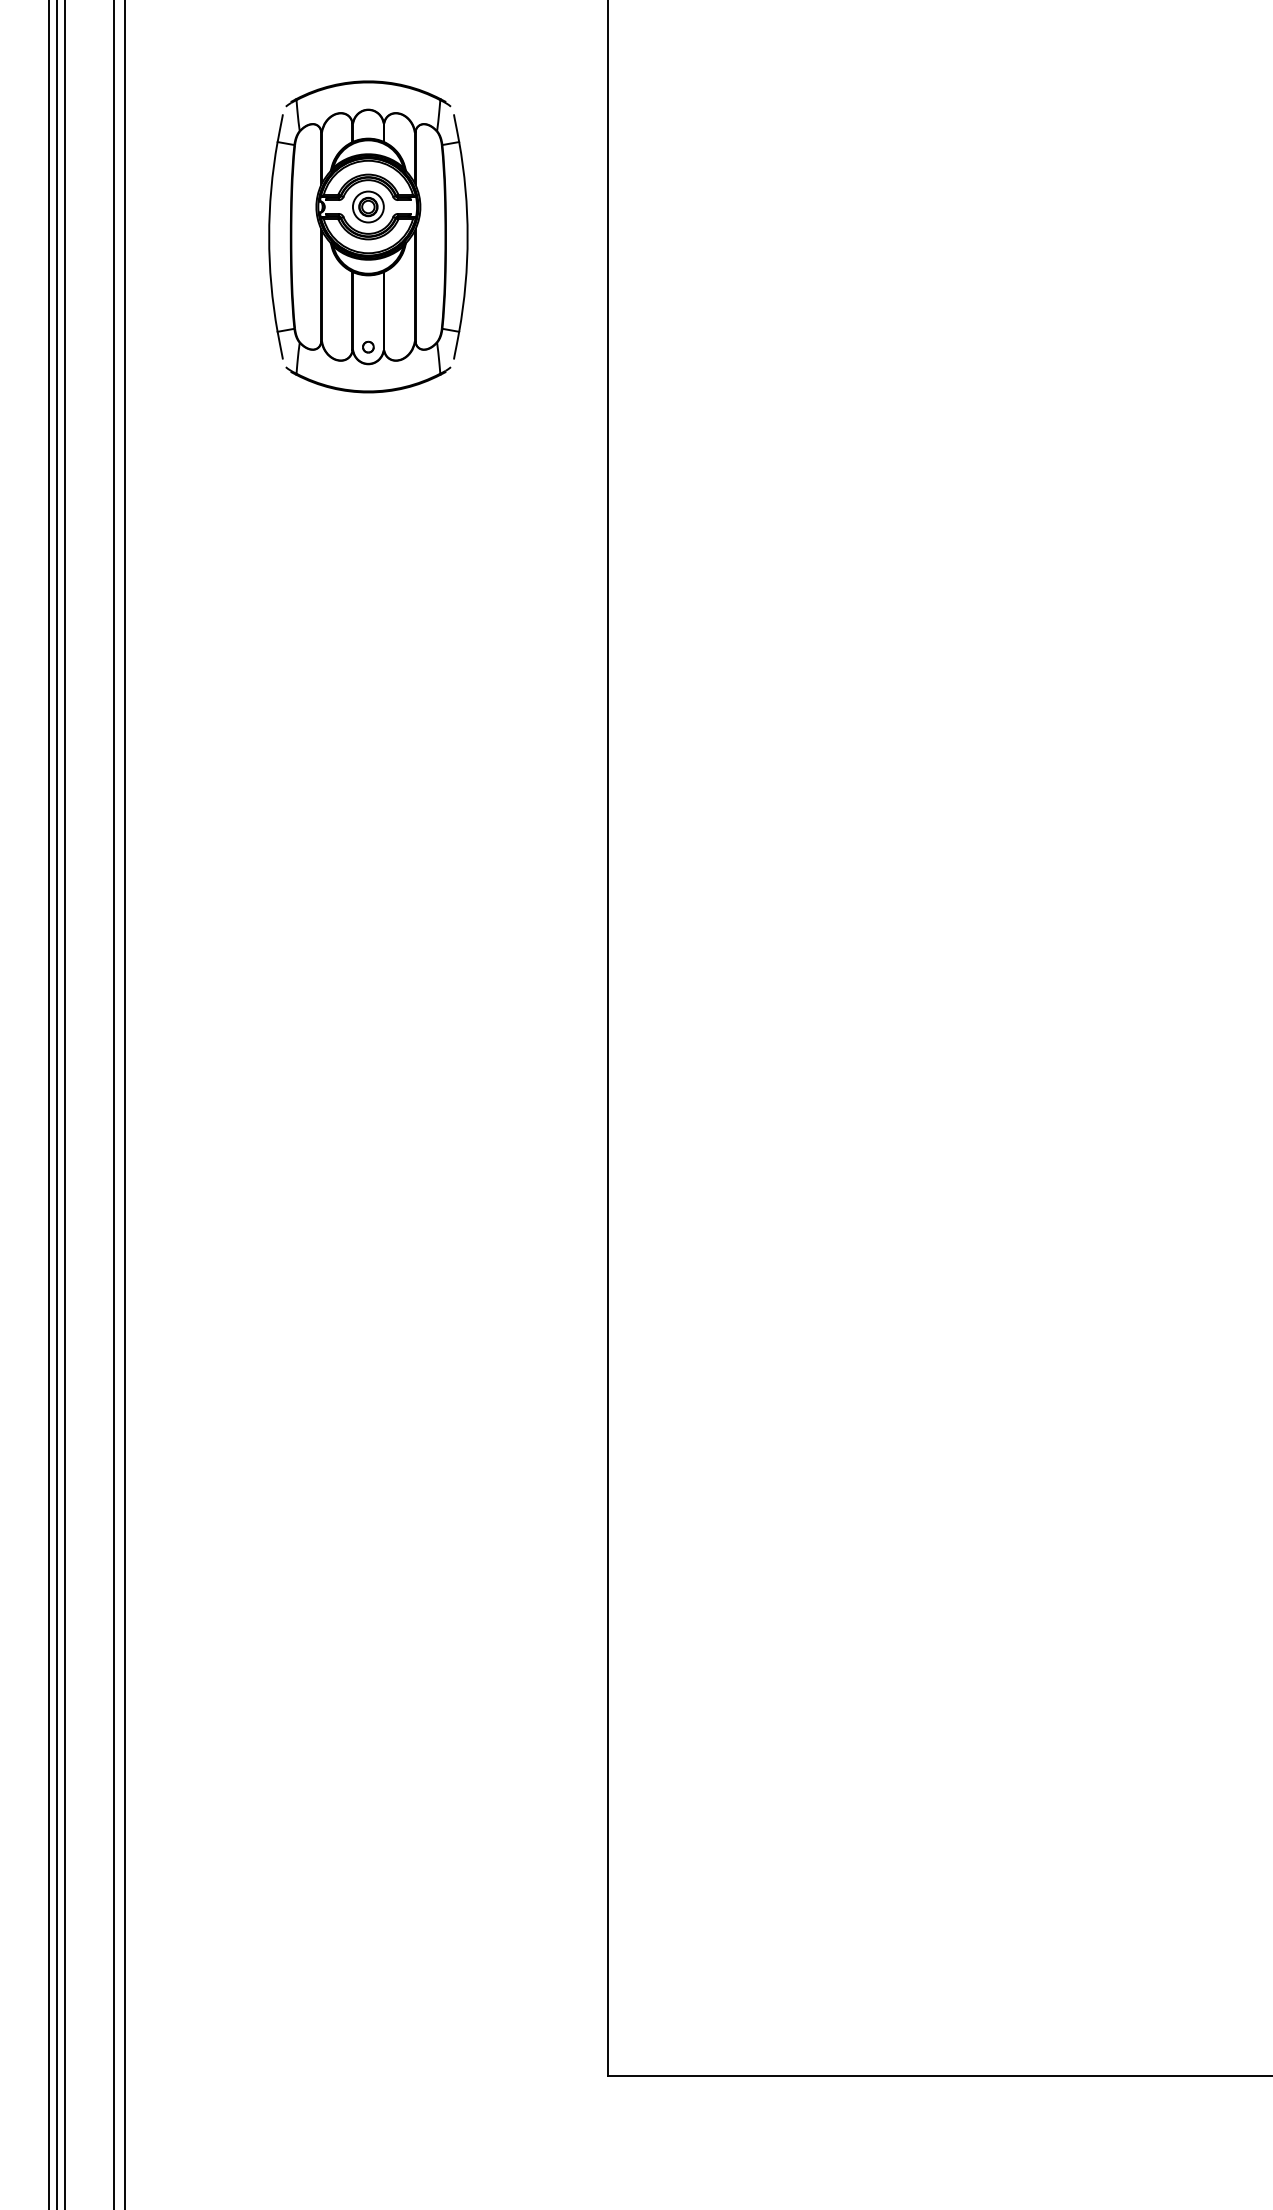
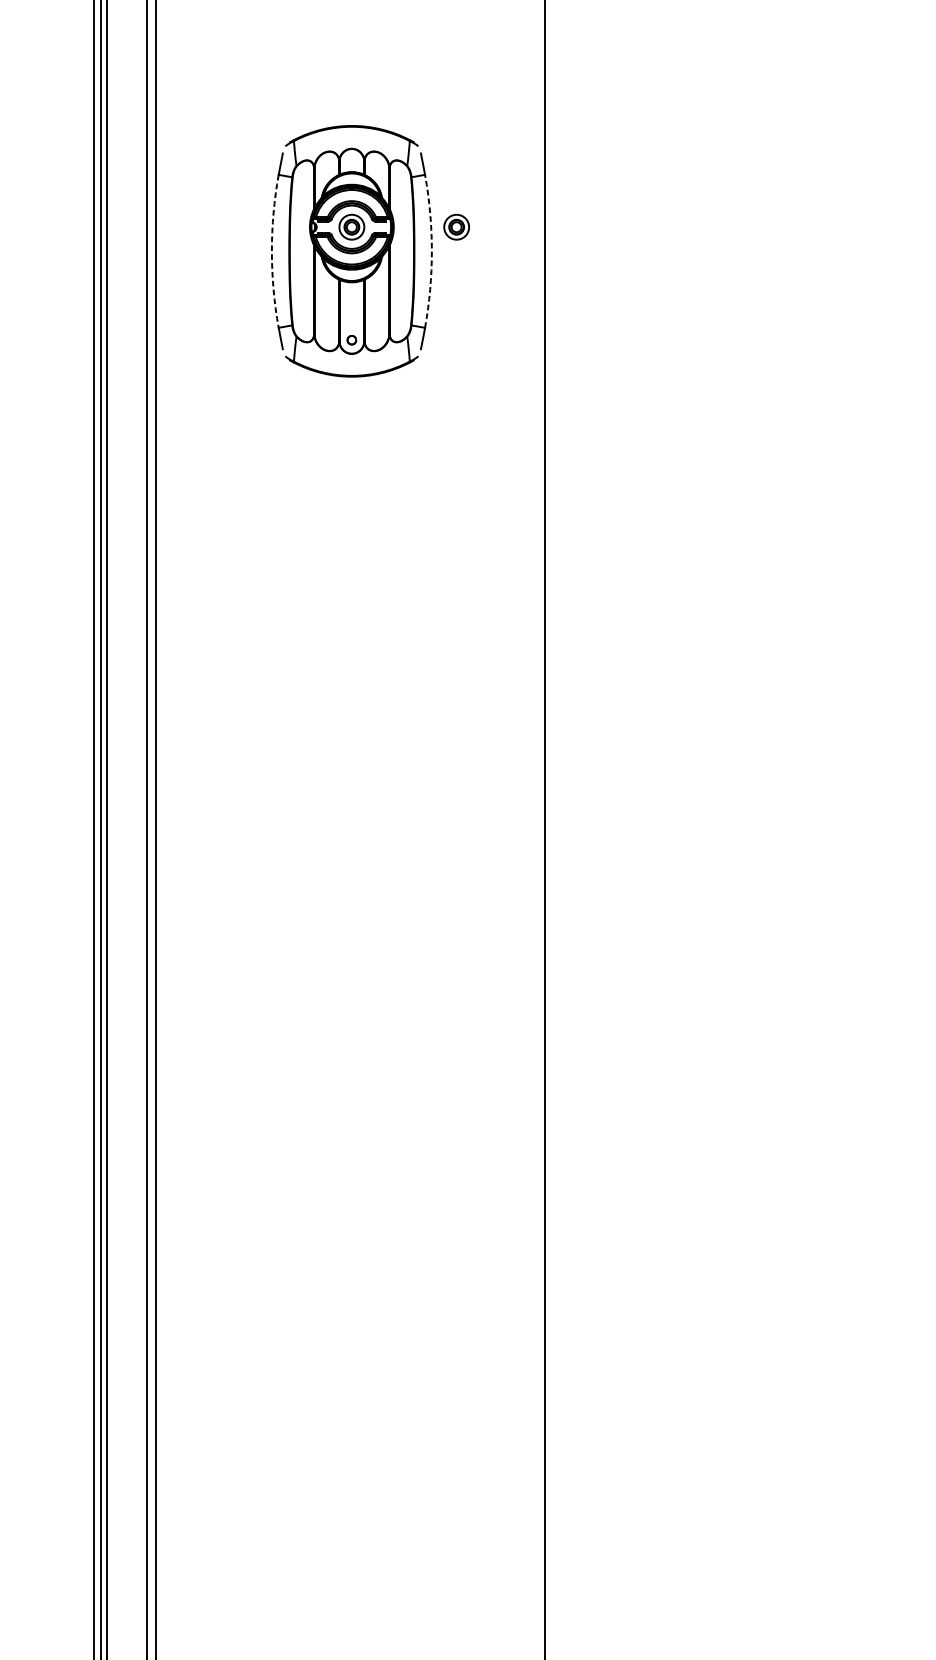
part: (498, 206) -> (456, 226), added
arc: (269, 236) -> (272, 251), solid -> dashed
arc: (467, 236) -> (431, 251), solid -> dashed

